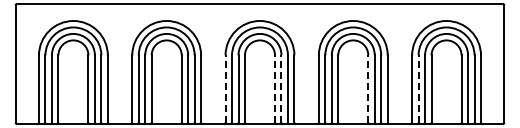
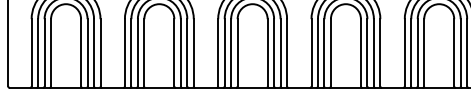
line: (225, 88) -> (218, 52), dashed -> solid
line: (275, 88) -> (268, 52), dashed -> solid
line: (281, 88) -> (274, 52), dashed -> solid
line: (368, 88) -> (361, 52), dashed -> solid
line: (418, 88) -> (411, 52), dashed -> solid

